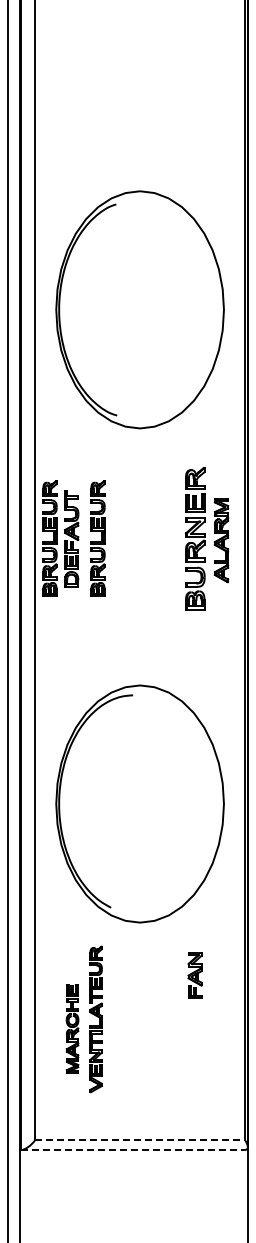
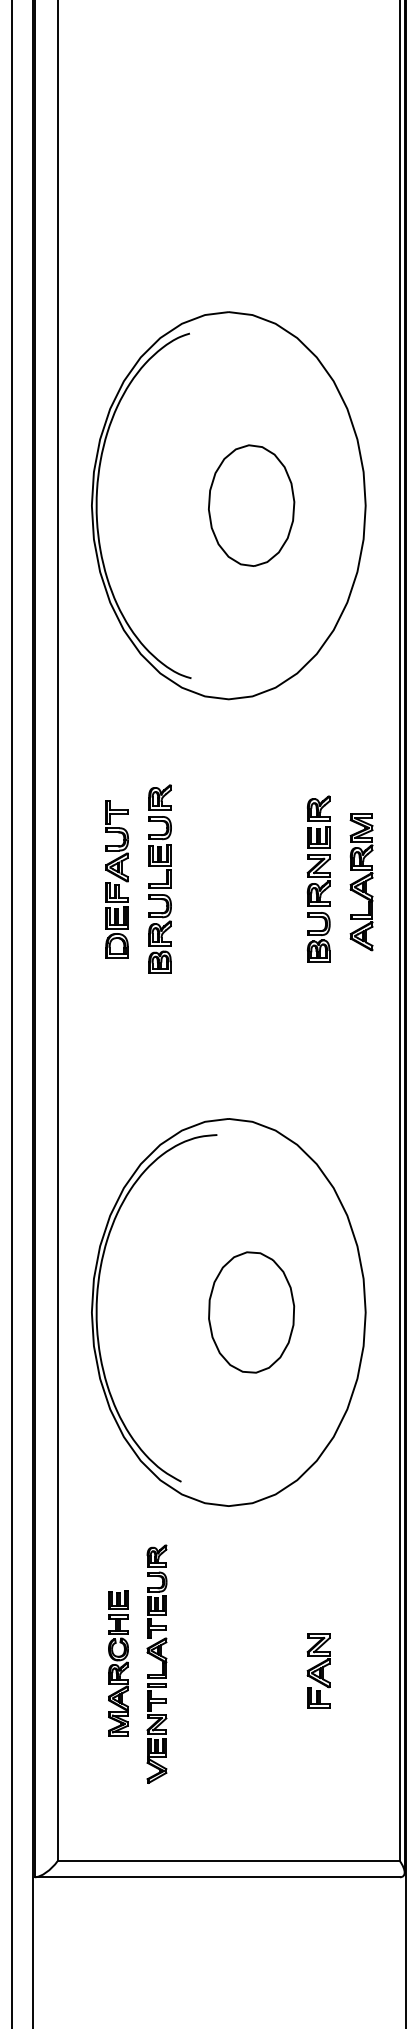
part: (154, 309) -> (252, 505), added
part: (194, 537) -> (317, 877), size x0.71
part: (49, 538) -> (80, 878), removed
part: (154, 803) -> (252, 1311), added
part: (194, 975) -> (317, 1670), moved
part: (72, 1028) -> (118, 1662), moved
line: (140, 1140) -> (229, 1861), dashed -> solid
line: (133, 1149) -> (217, 1876), dashed -> solid

